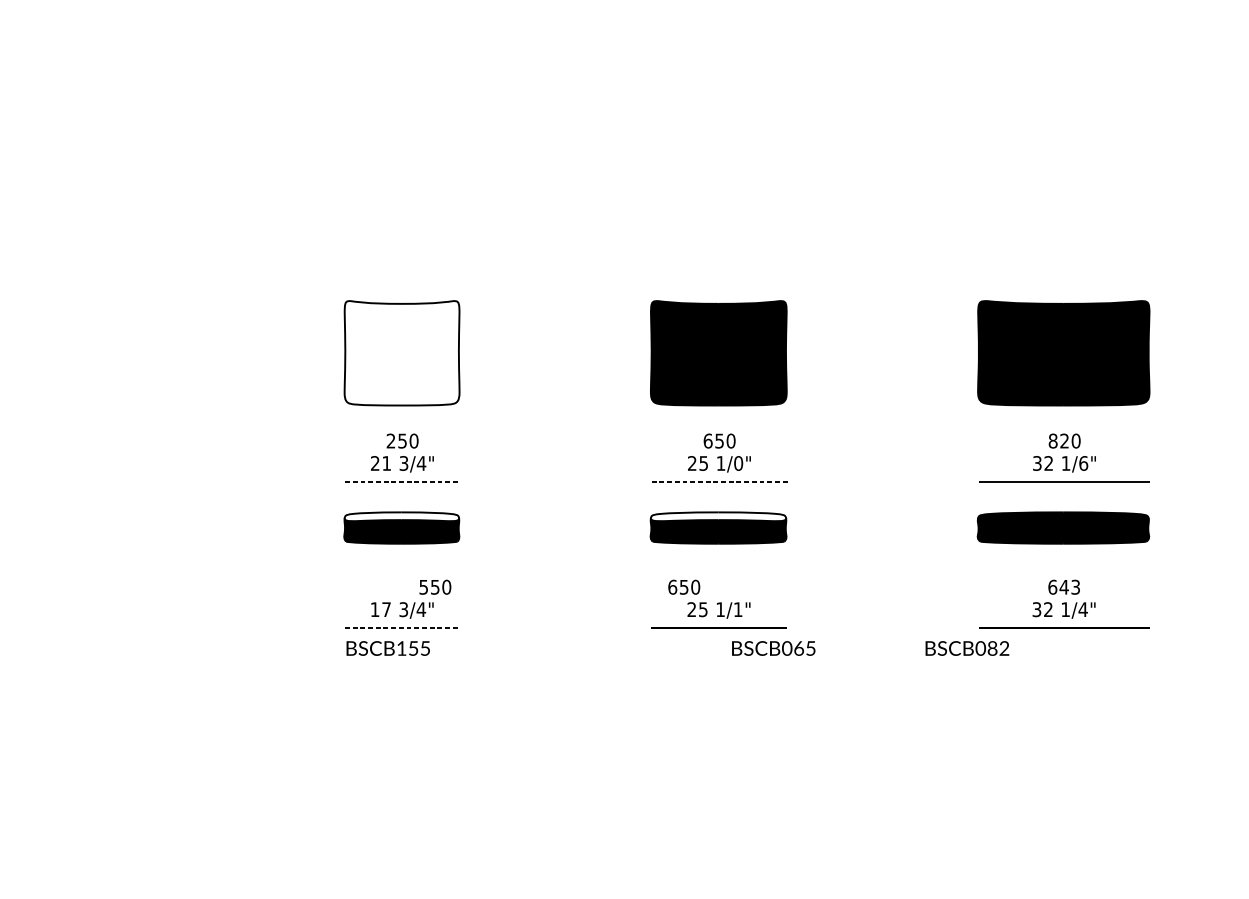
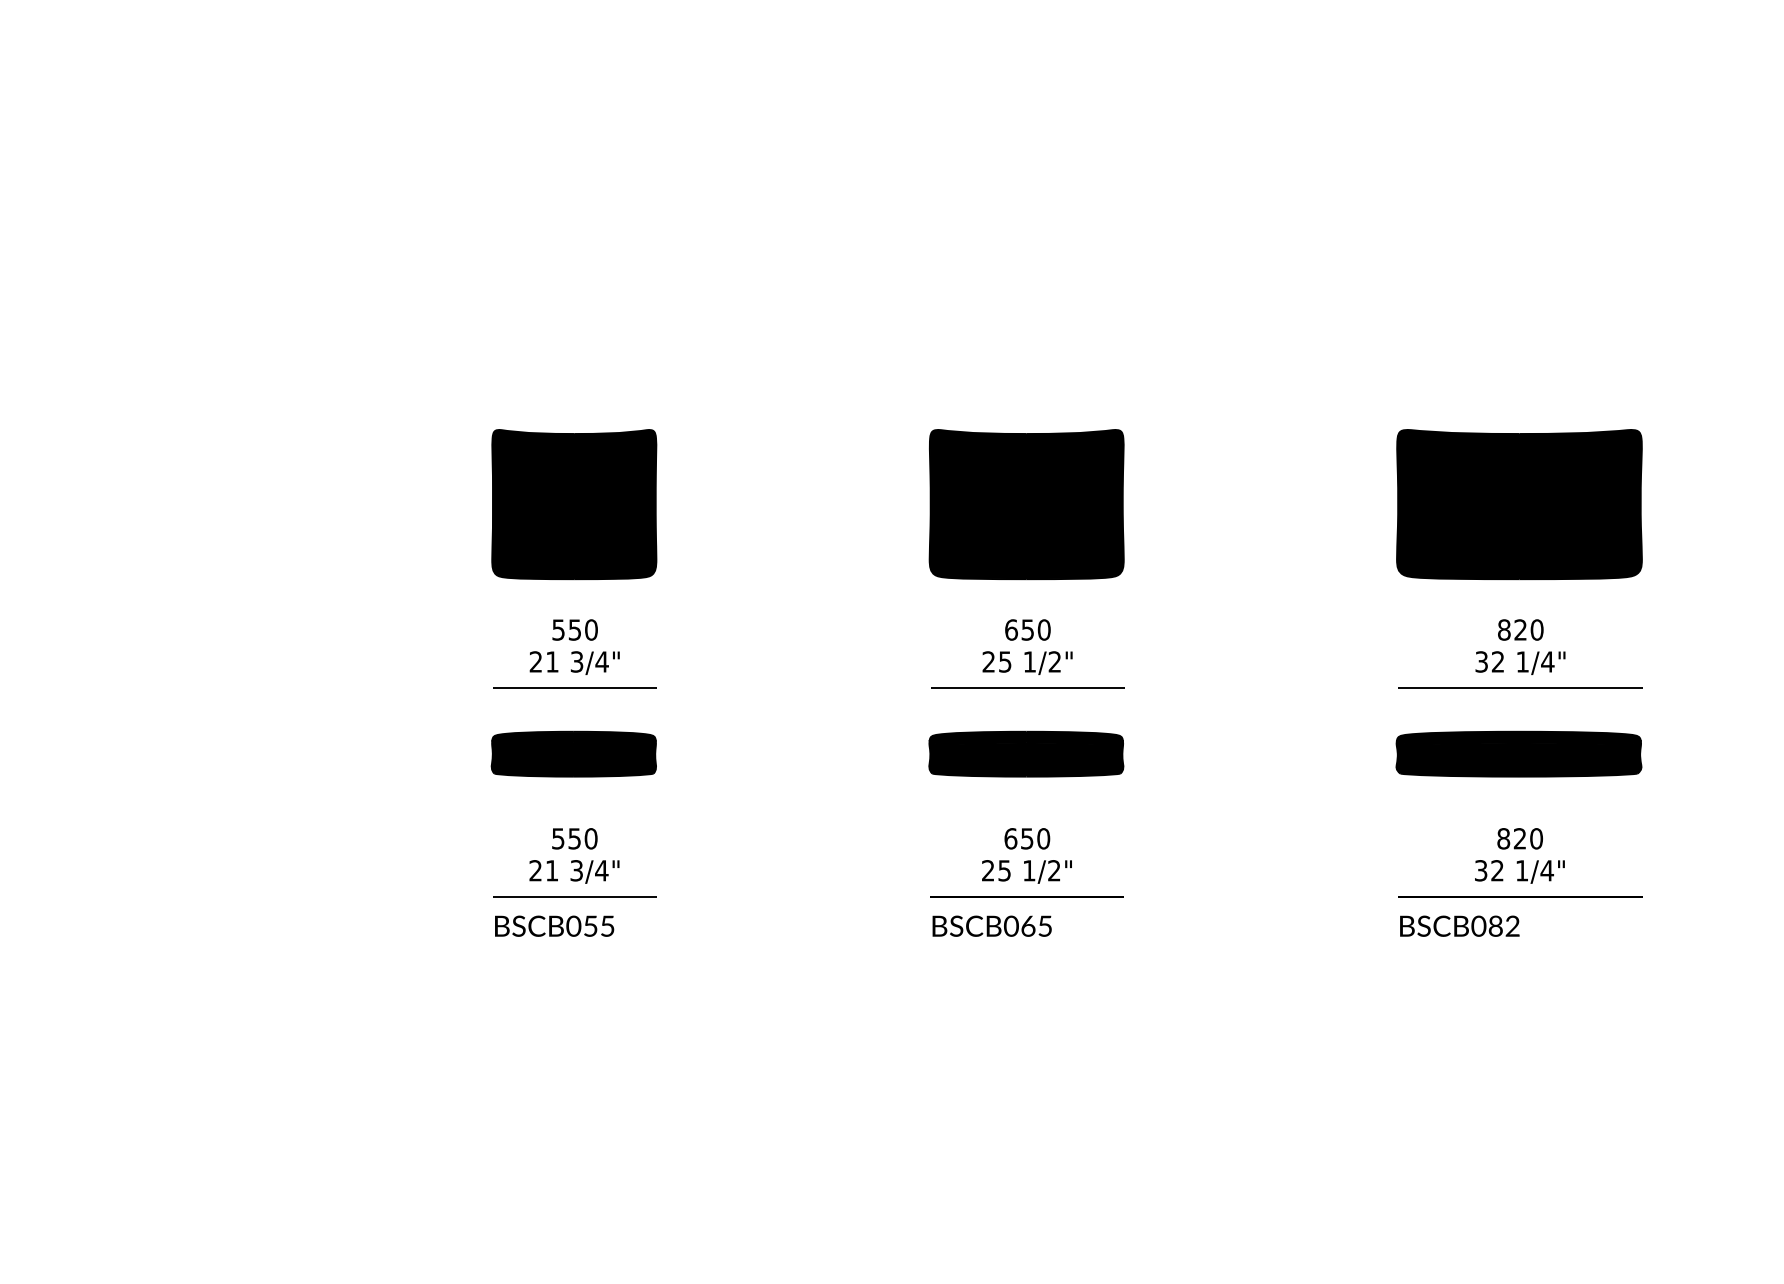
fill: (402, 353) -> (574, 504), added
text: (391, 440) -> (558, 629), 250 -> 550
text: (738, 463) -> (1054, 661), 1/0" -> 1/2"
text: (1083, 463) -> (1547, 661), 1/6" -> 1/4"
line: (402, 481) -> (575, 687), dashed -> solid
line: (720, 481) -> (1028, 687), dashed -> solid
fill: (717, 516) -> (1025, 737), added
fill: (401, 517) -> (573, 738), added
text: (435, 587) -> (574, 838), moved
text: (684, 587) -> (1027, 838), moved
text: (1063, 587) -> (1519, 838), 643 -> 820
text: (380, 609) -> (543, 870), 17 -> 21
text: (738, 609) -> (1054, 870), 1/1" -> 1/2"
line: (402, 627) -> (575, 896), dashed -> solid
text: (401, 647) -> (573, 925), BSCB155 -> BSCB055
text: (773, 647) -> (991, 925), moved
text: (967, 647) -> (1459, 925), moved

